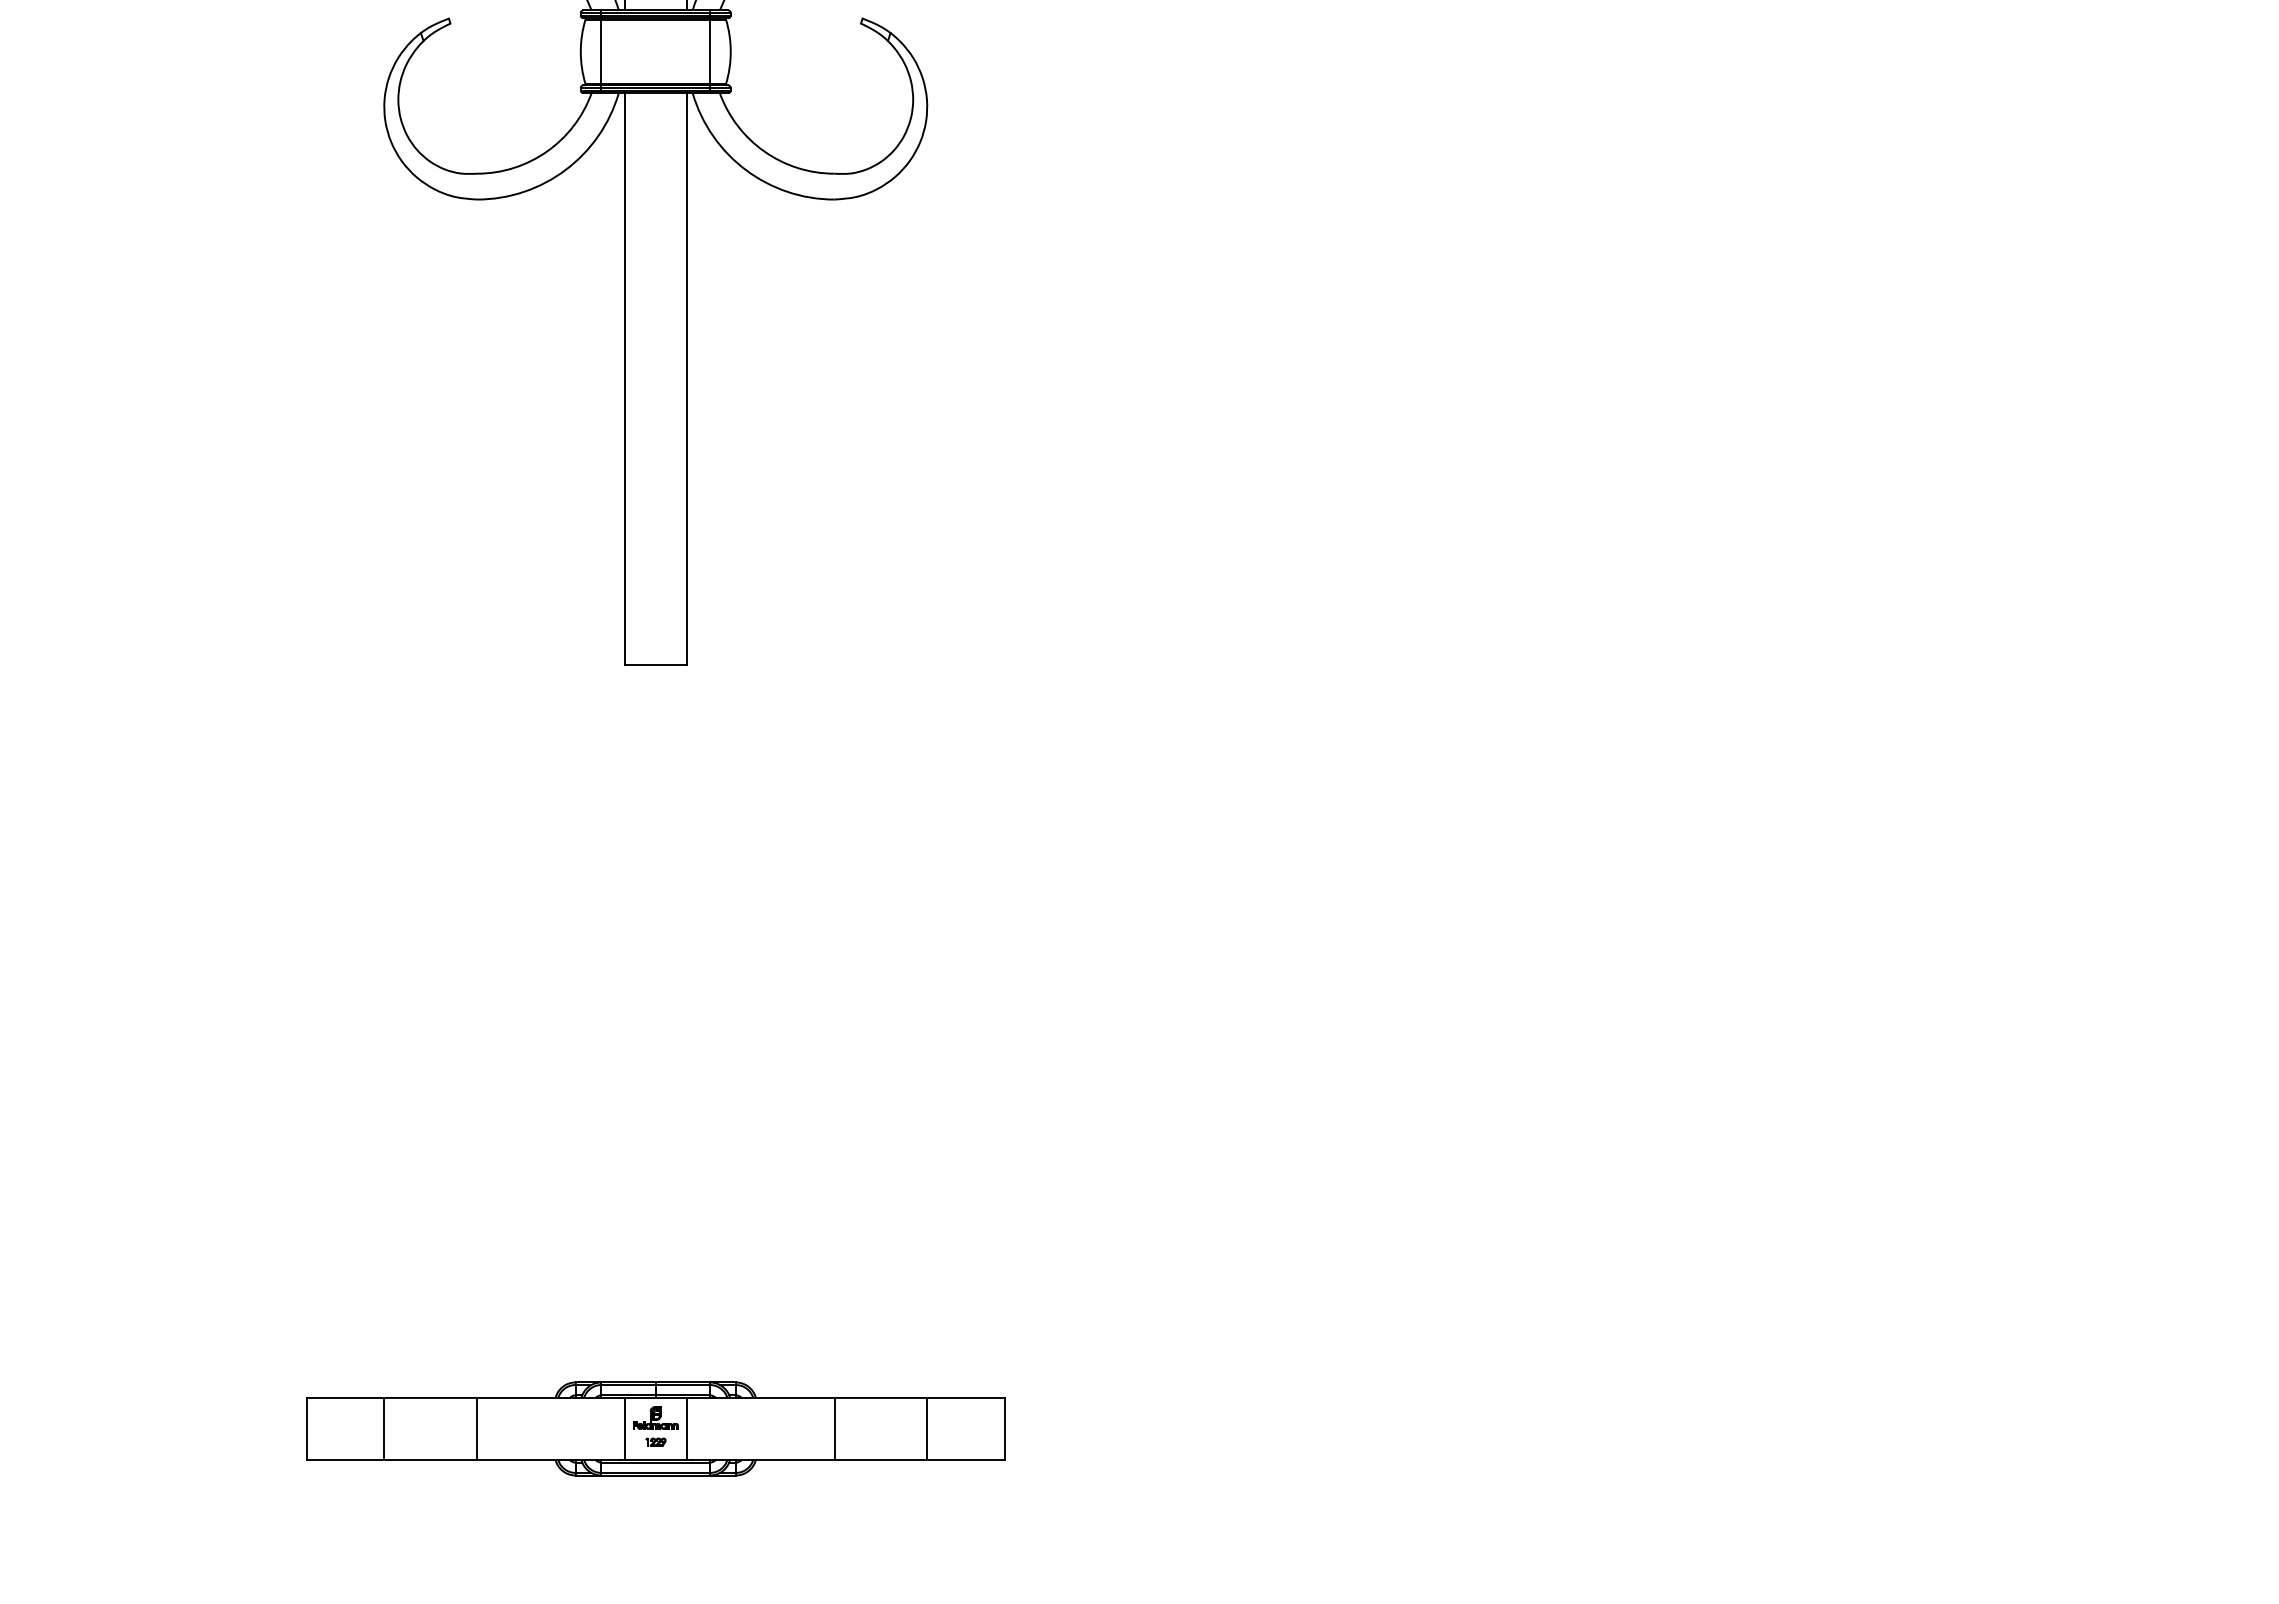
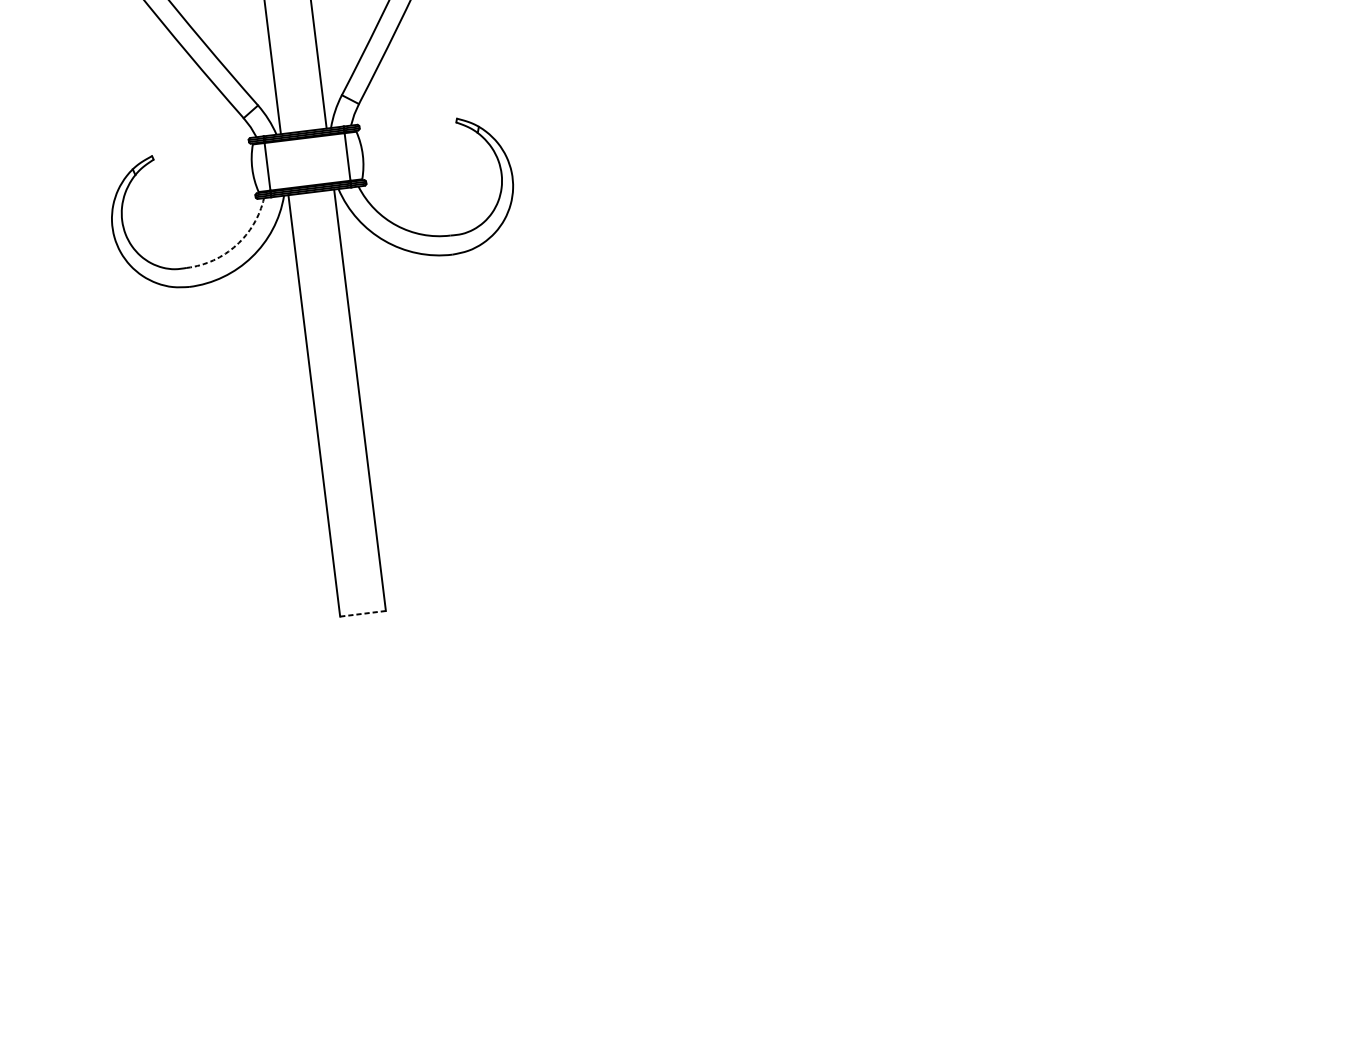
arc: (547, 151) -> (236, 245), solid -> dashed
line: (656, 664) -> (363, 613), solid -> dashed

